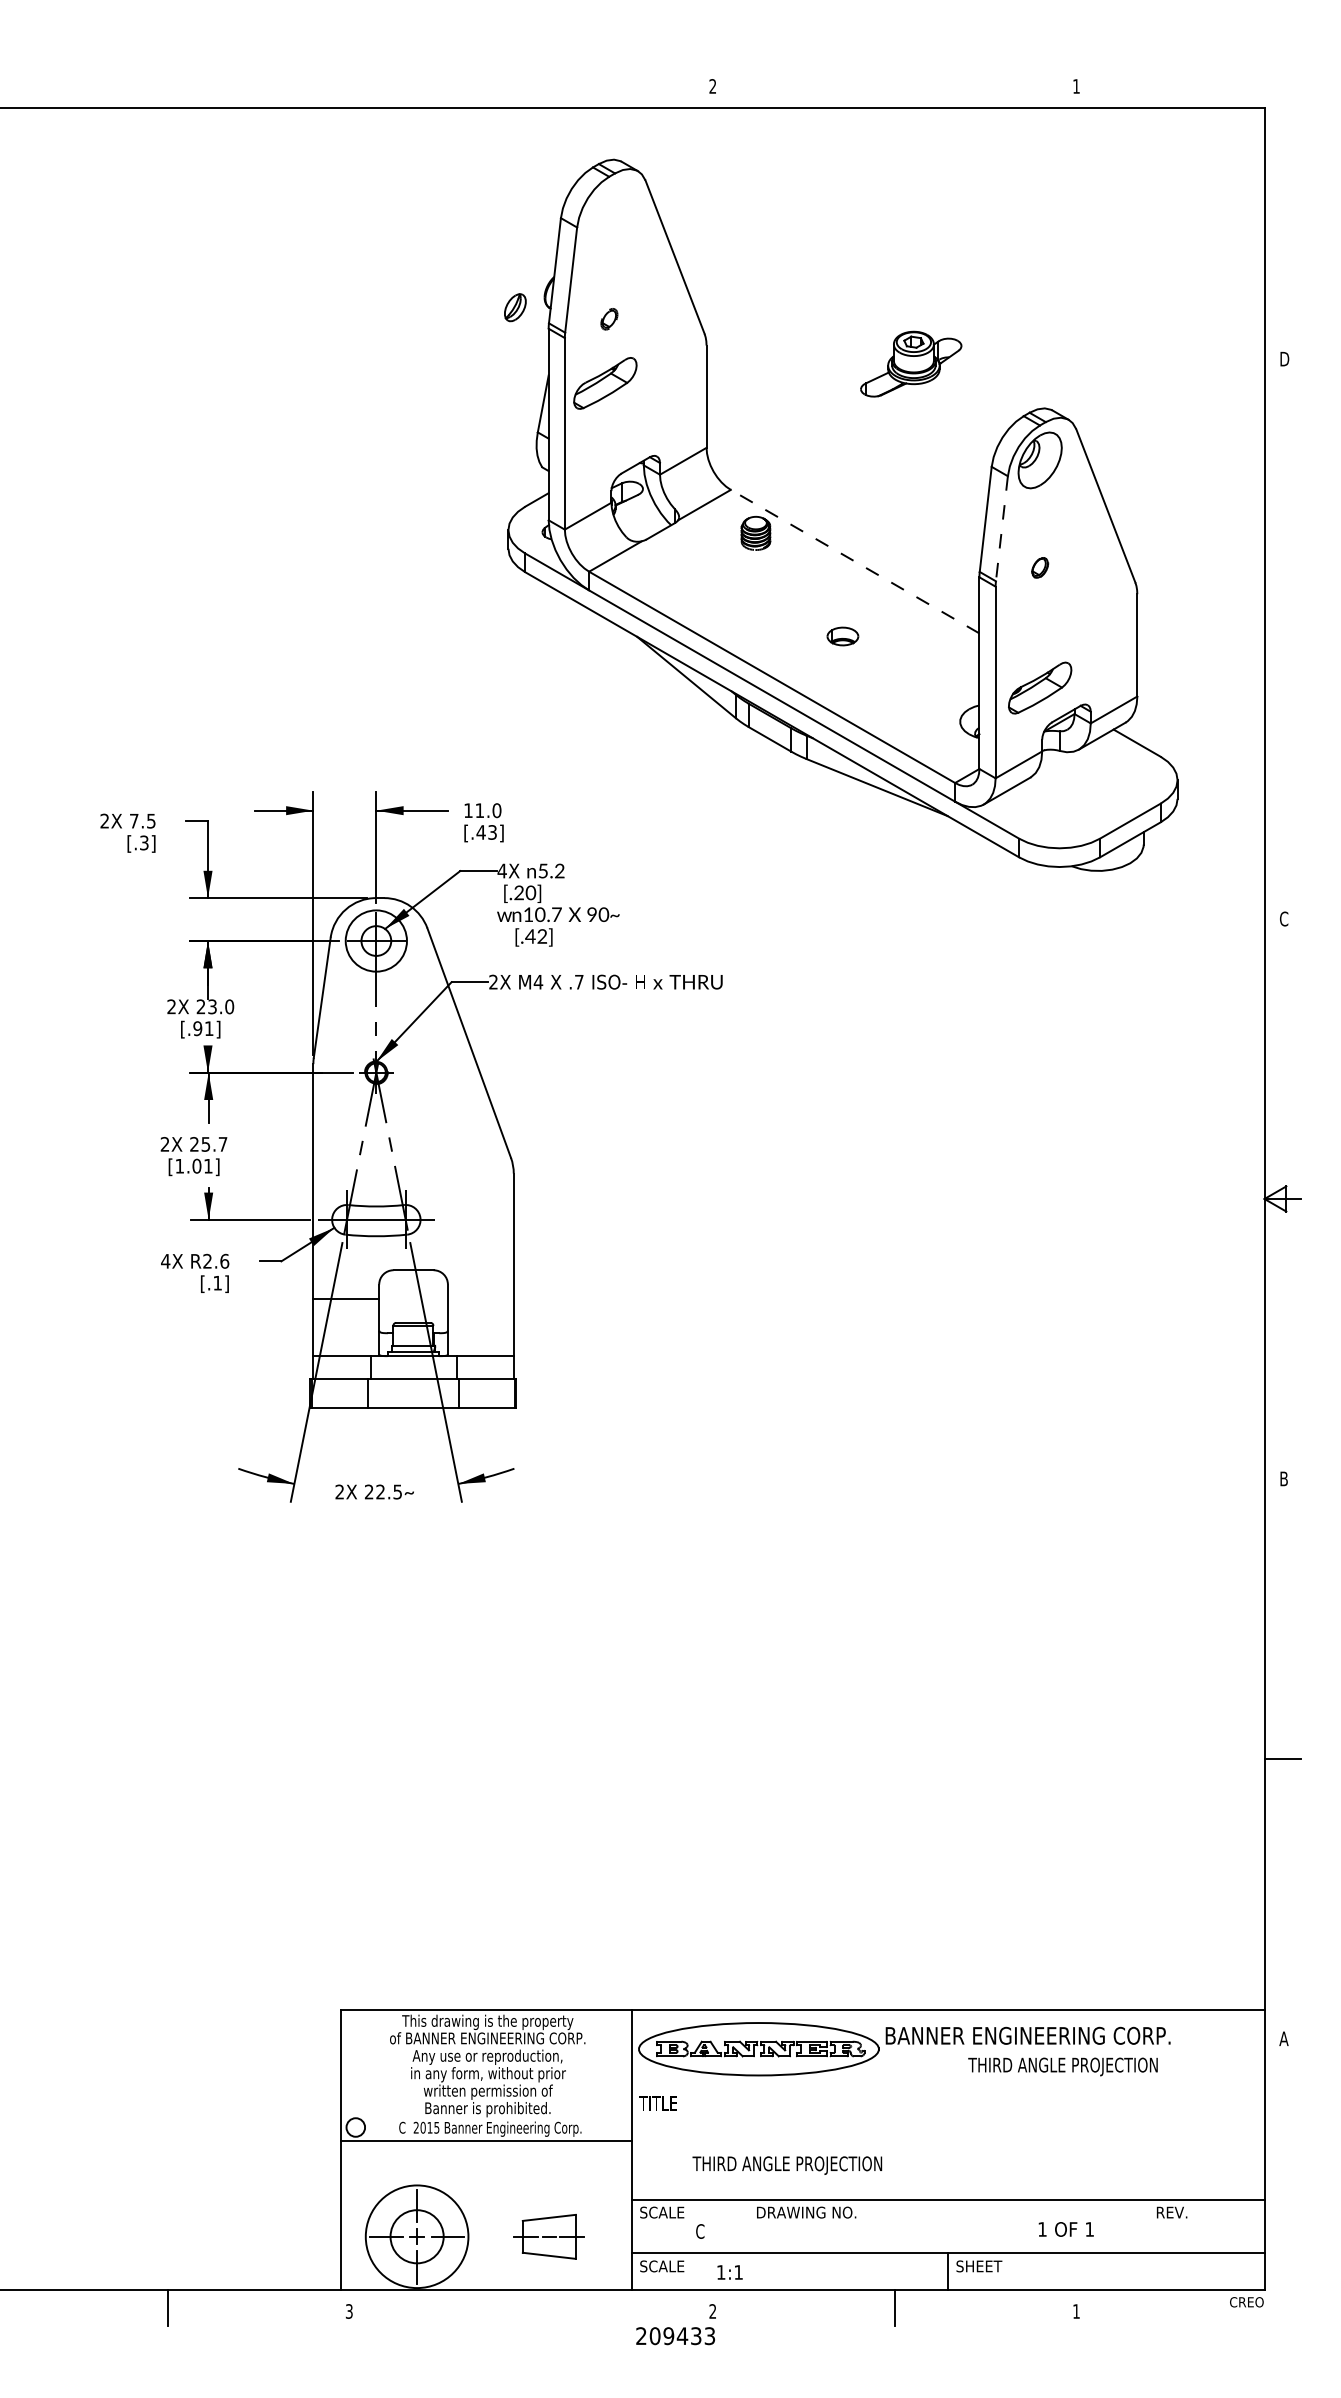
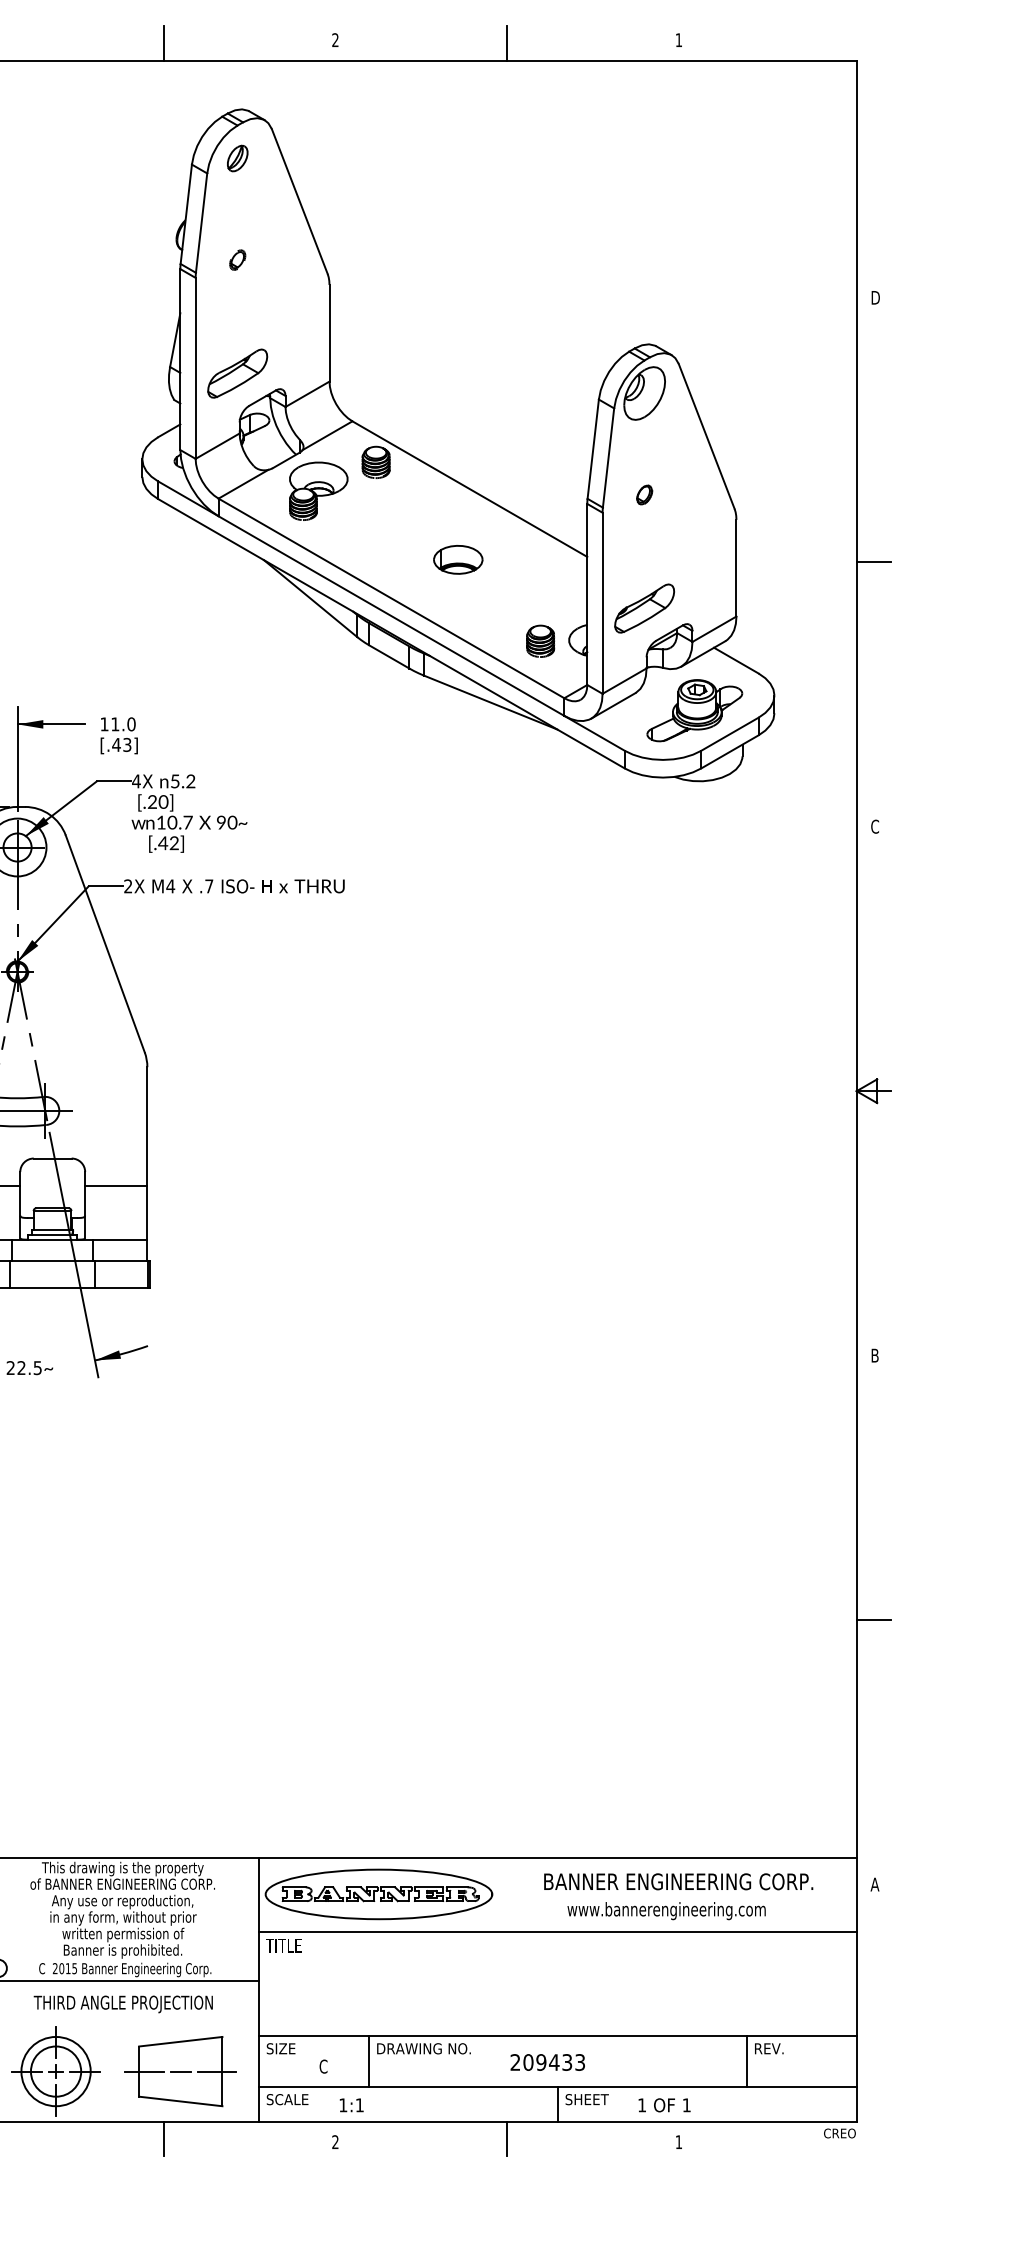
line: (531, 89) -> (164, 43), added
line: (894, 89) -> (507, 43), added
part: (515, 307) -> (237, 158), moved
part: (911, 363) -> (695, 710), moved
part: (605, 383) -> (237, 373), moved
line: (1001, 528) -> (608, 457), dashed -> solid
line: (855, 561) -> (470, 488), dashed -> solid
part: (694, 563) -> (318, 490), added
part: (842, 636) -> (457, 559), size x1.67
line: (1282, 639) -> (873, 562), added
part: (929, 722) -> (540, 641), added
line: (480, 1298) -> (115, 1185), added
text: (1027, 2035) -> (678, 1881), moved
text: (1063, 2066) -> (666, 1910), THIRD ANGLE PROJECTION -> www.bannerengineering.com
line: (947, 2089) -> (557, 1932), added
text: (787, 2165) -> (123, 2004), moved
text: (666, 2212) -> (291, 2048), SCALE -> SIZE
line: (748, 2226) -> (369, 2061), added
line: (1148, 2226) -> (747, 2061), added
text: (1065, 2229) -> (663, 2105), moved
circle: (416, 2236) -> (55, 2071), size x0.71
part: (549, 2236) -> (181, 2071), size x1.67
line: (531, 2307) -> (164, 2138), added
text: (675, 2336) -> (547, 2062), moved

